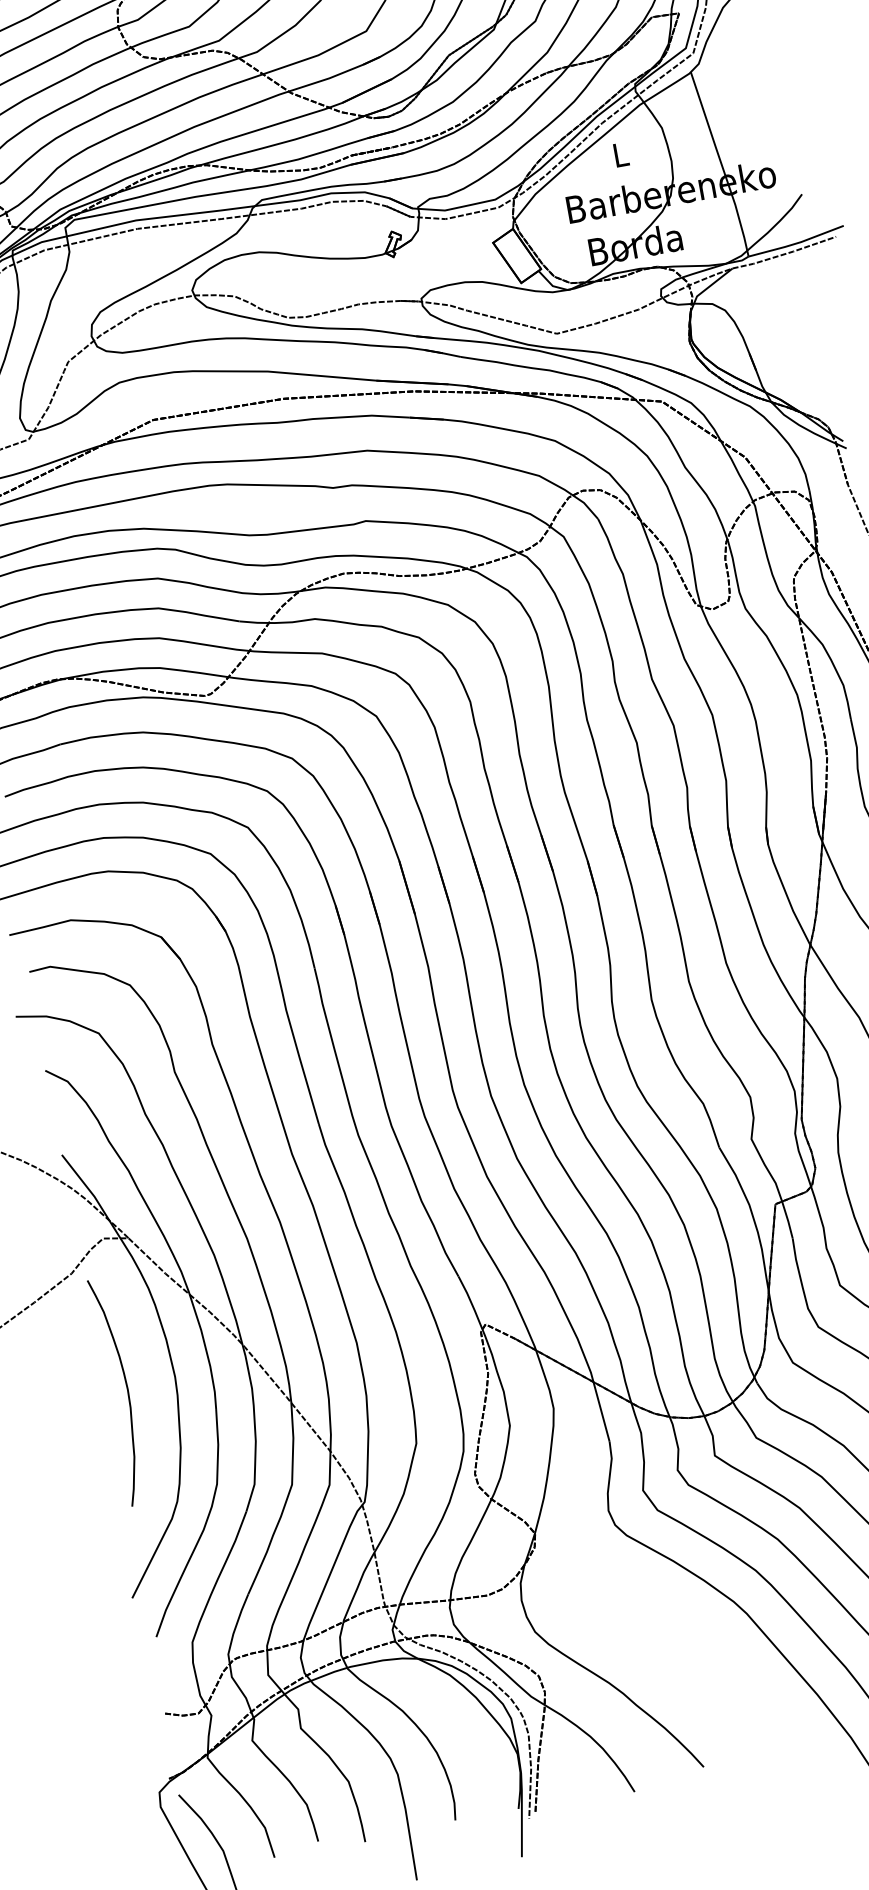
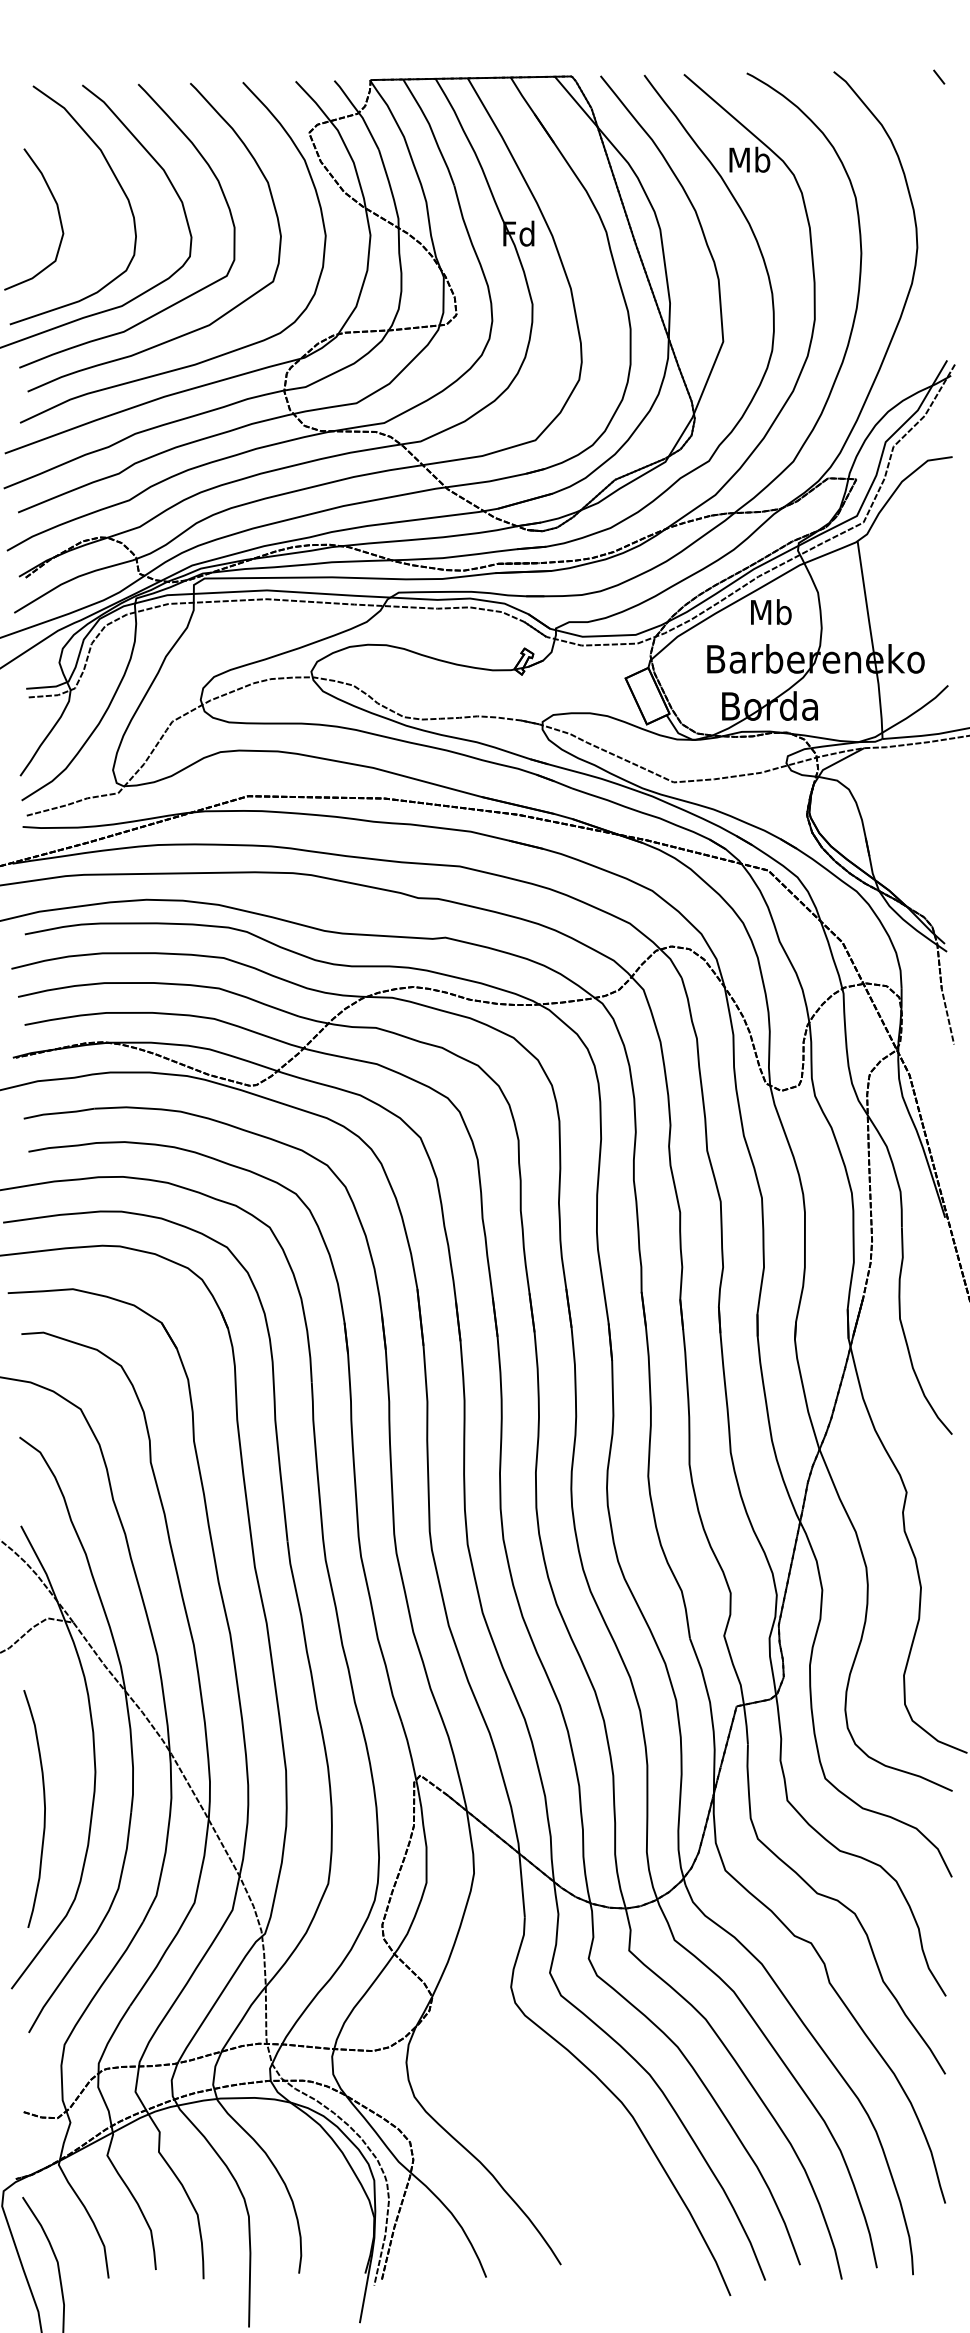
text: (620, 154) -> (771, 612), L -> Mb
curve: (127, 1389) -> (44, 1808), moved

